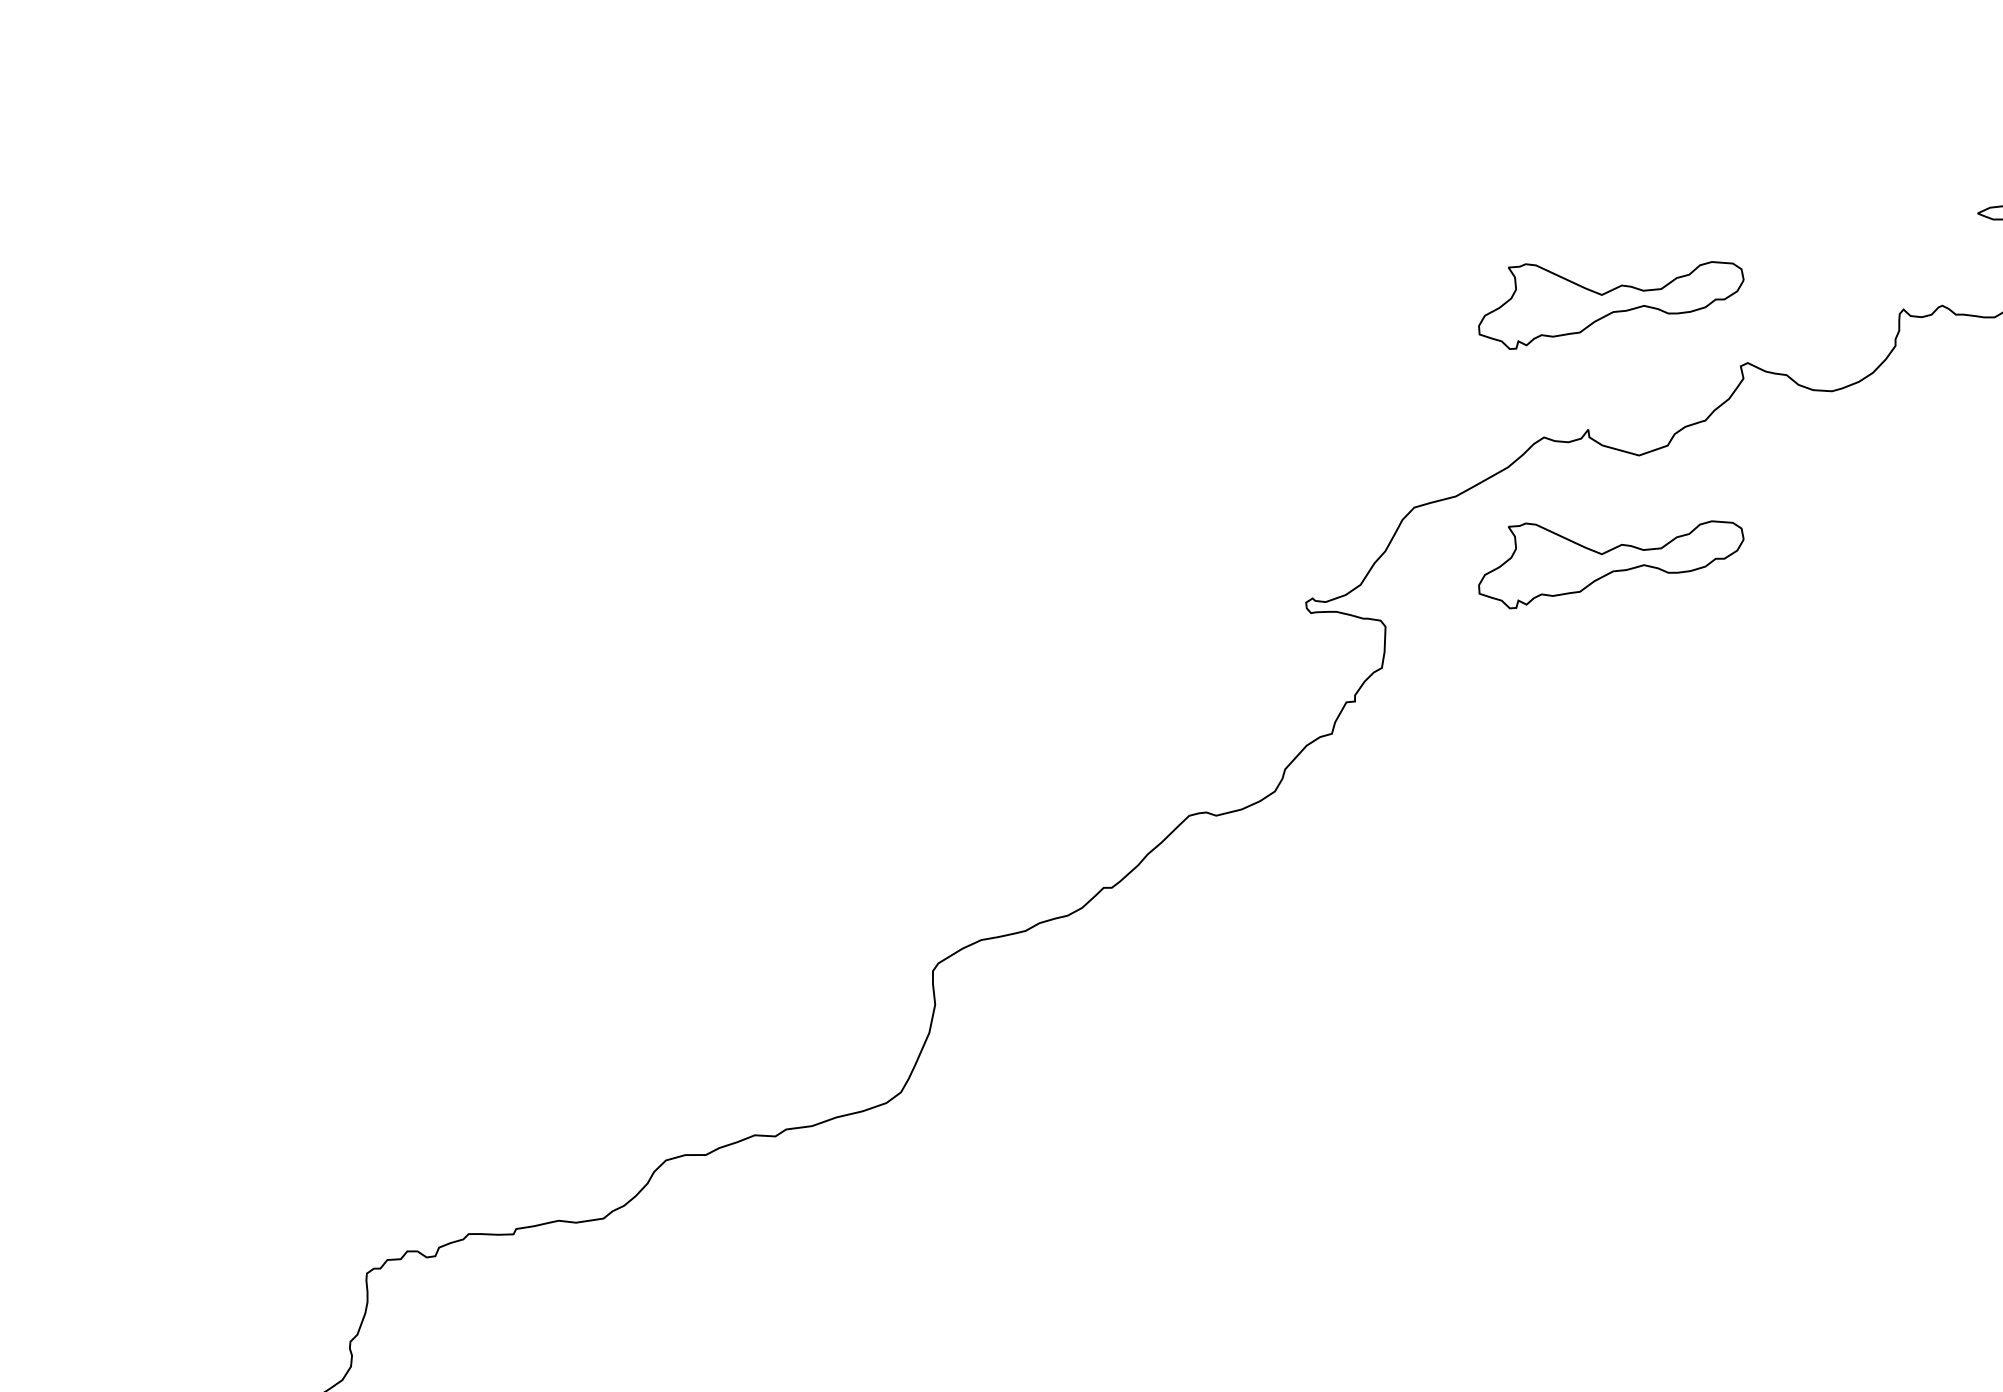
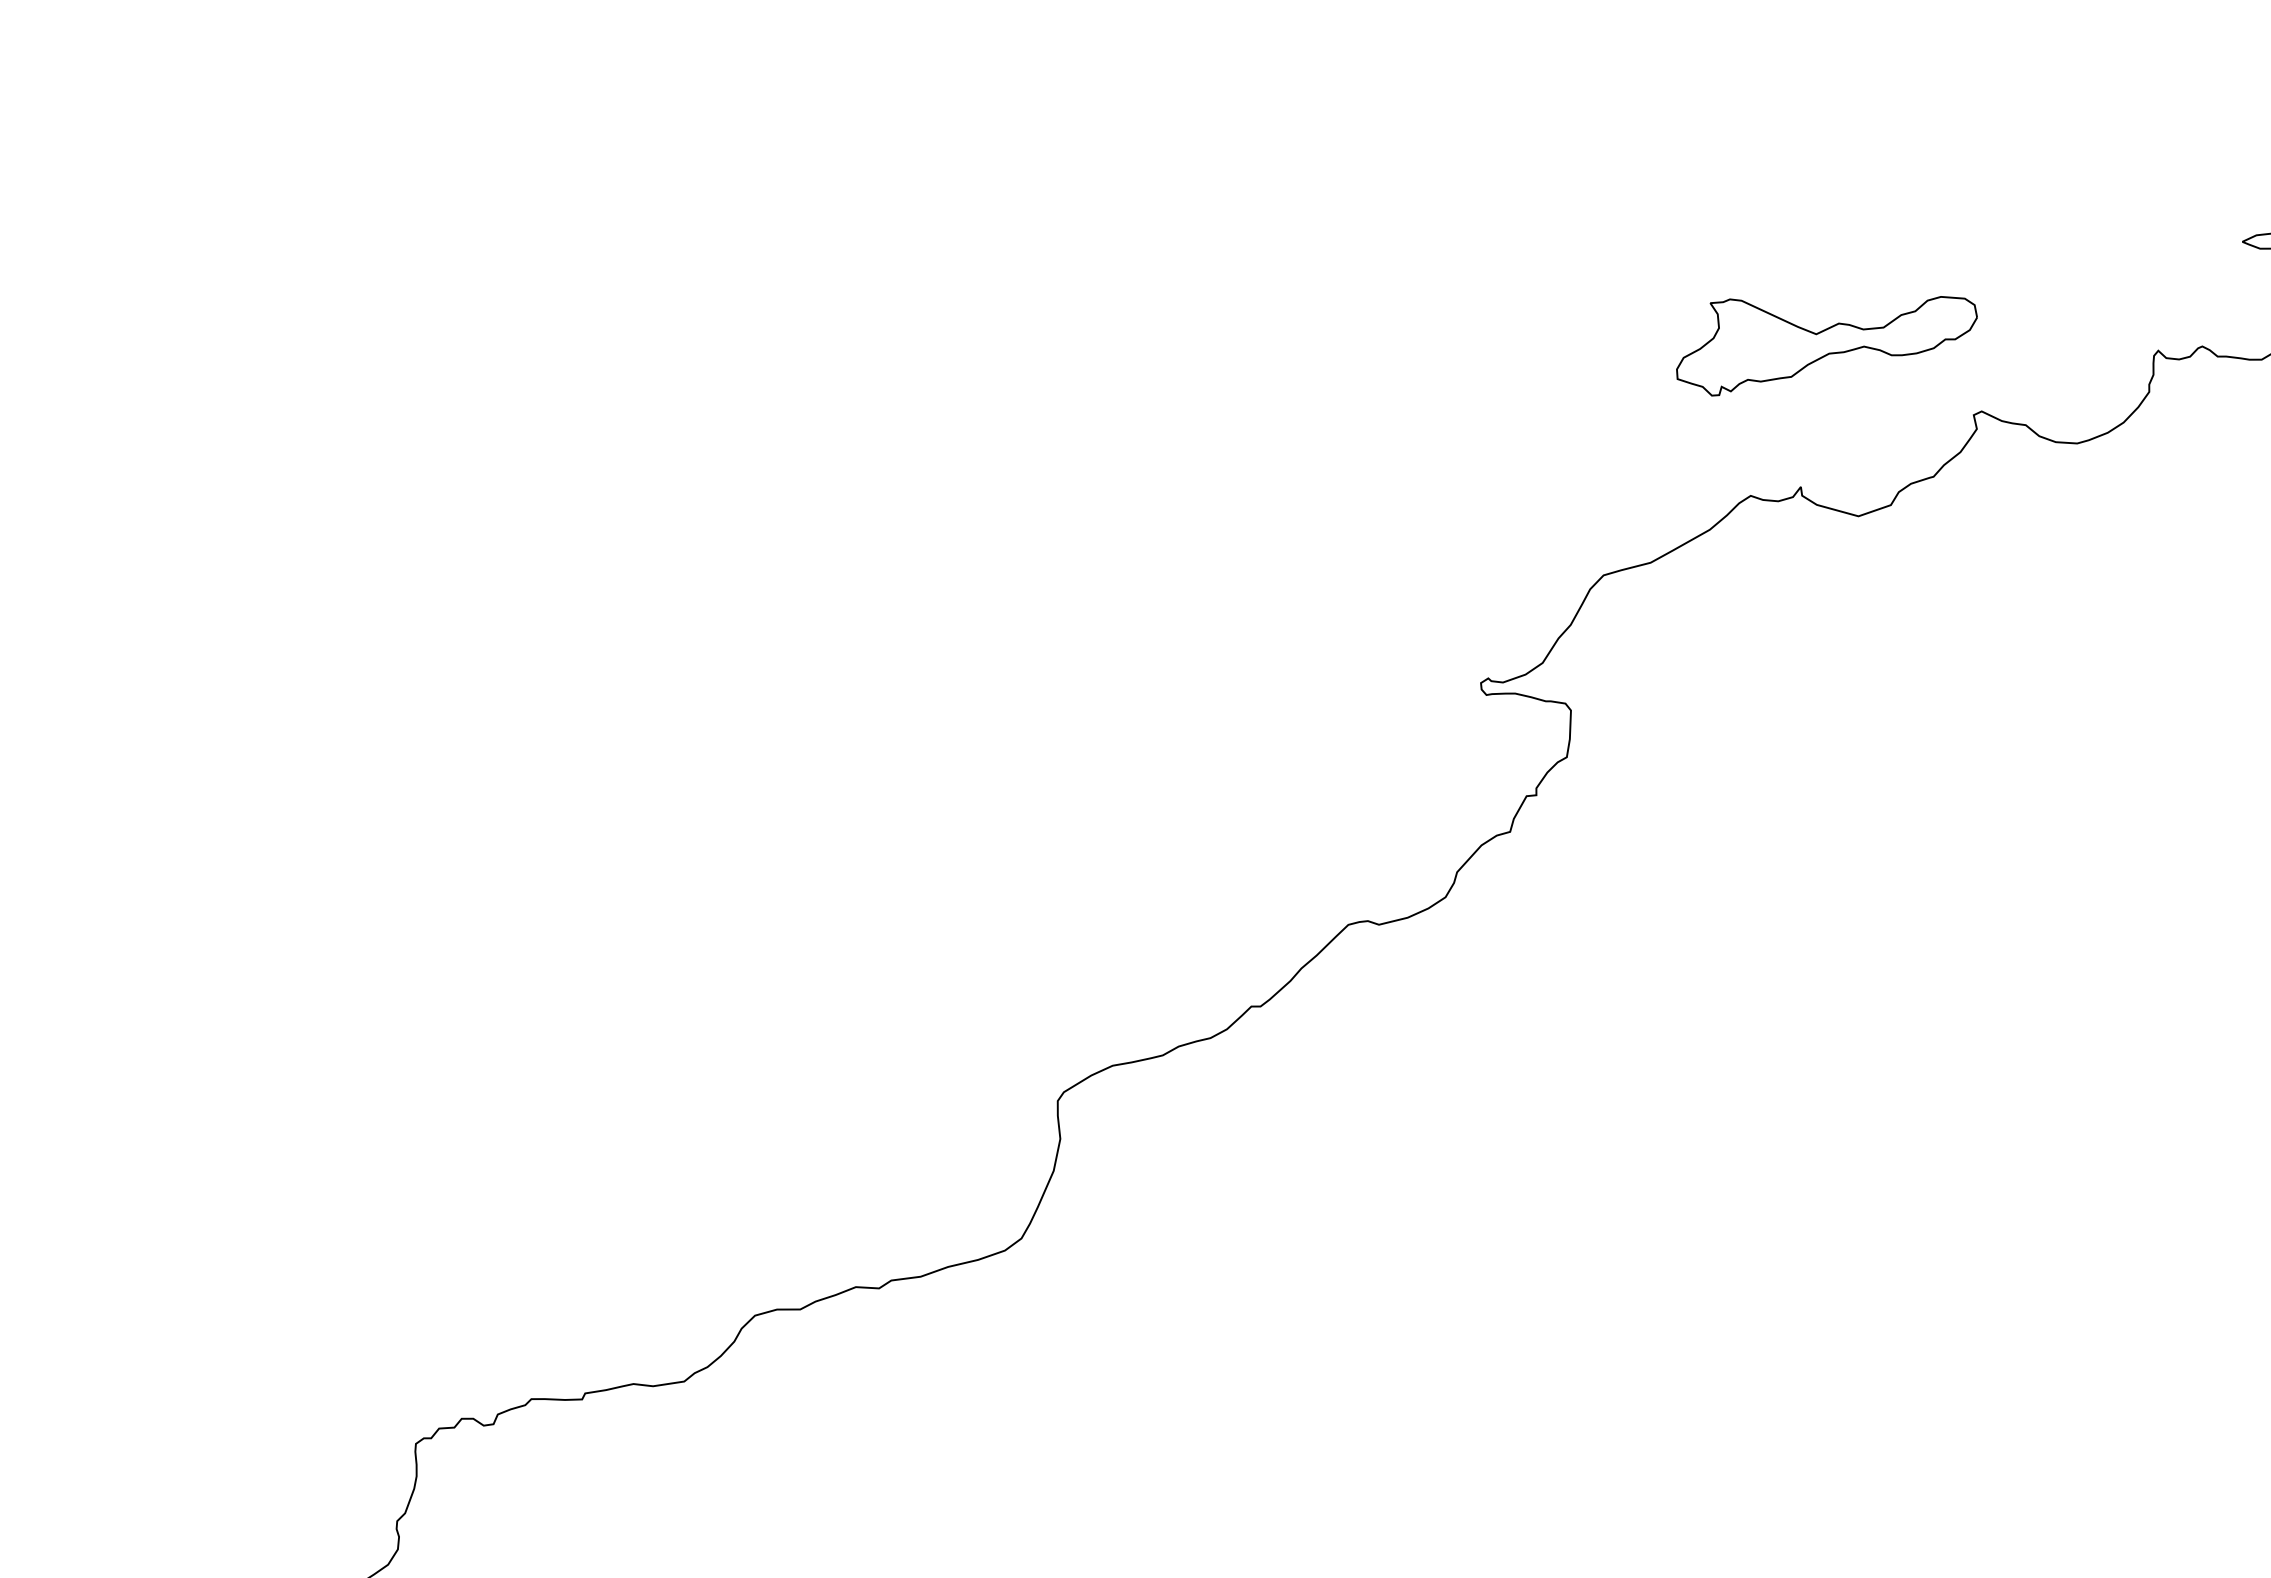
part: (1610, 565) -> (1826, 640), removed

